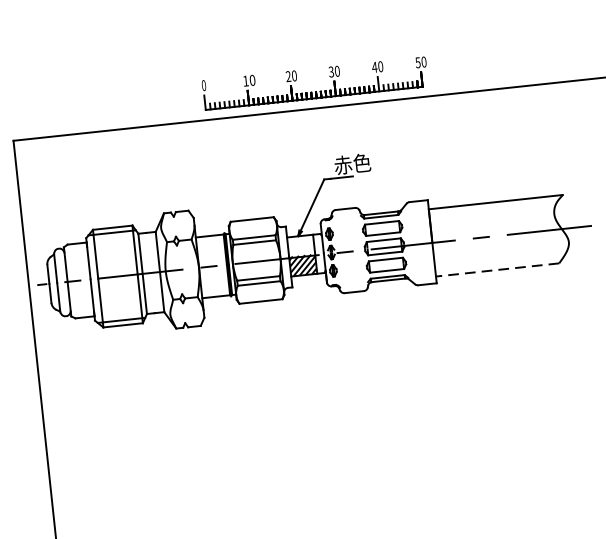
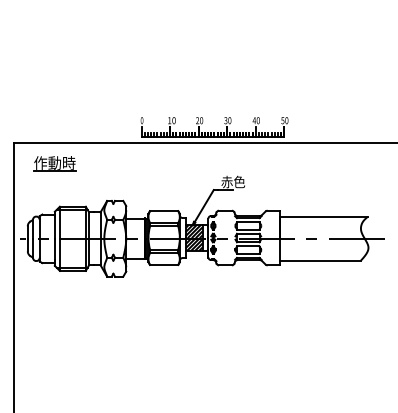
part: (77, 164) -> (54, 163), added
hatch: (300, 245) -> (193, 231), added
line: (497, 269) -> (320, 260), dashed -> solid

